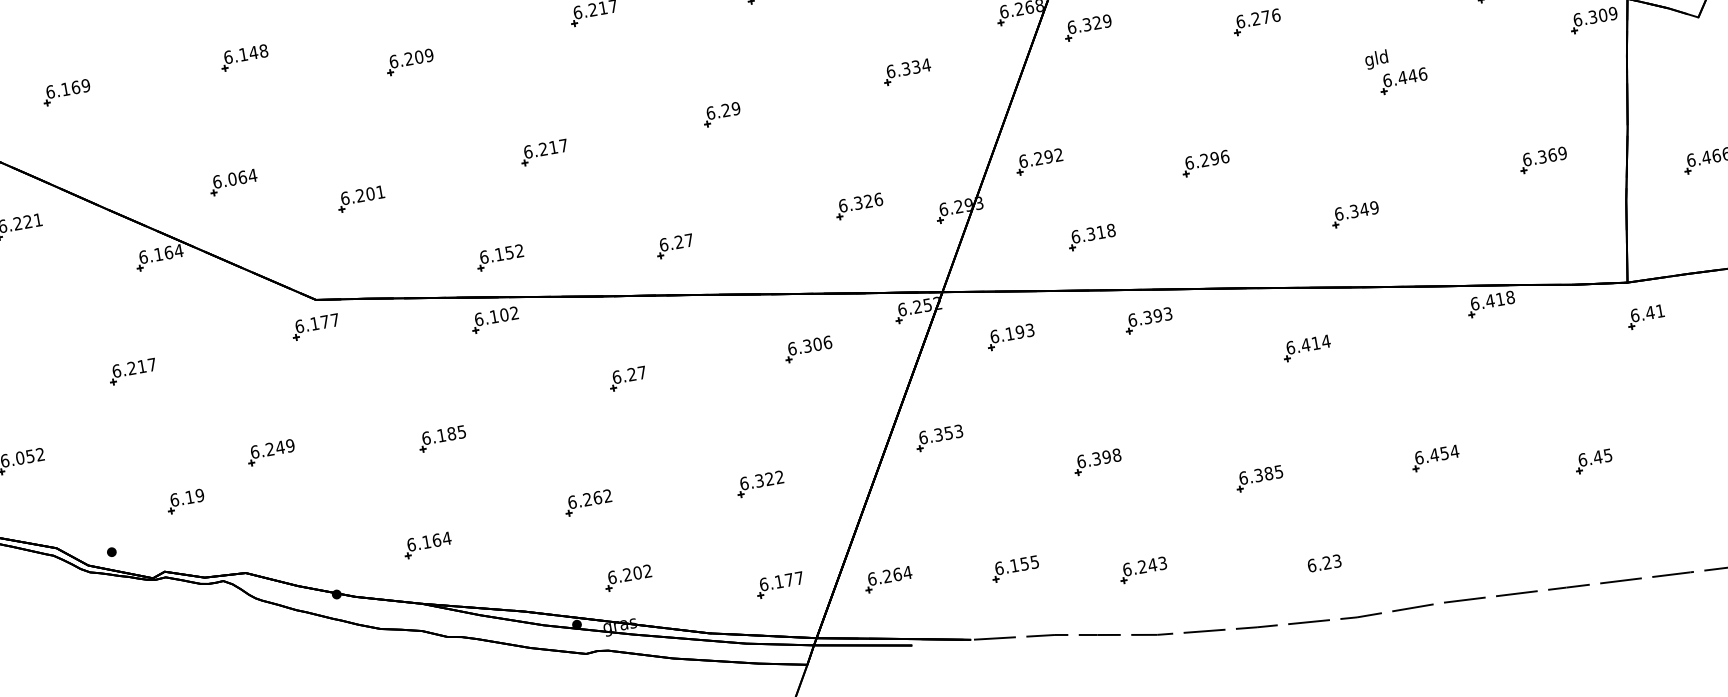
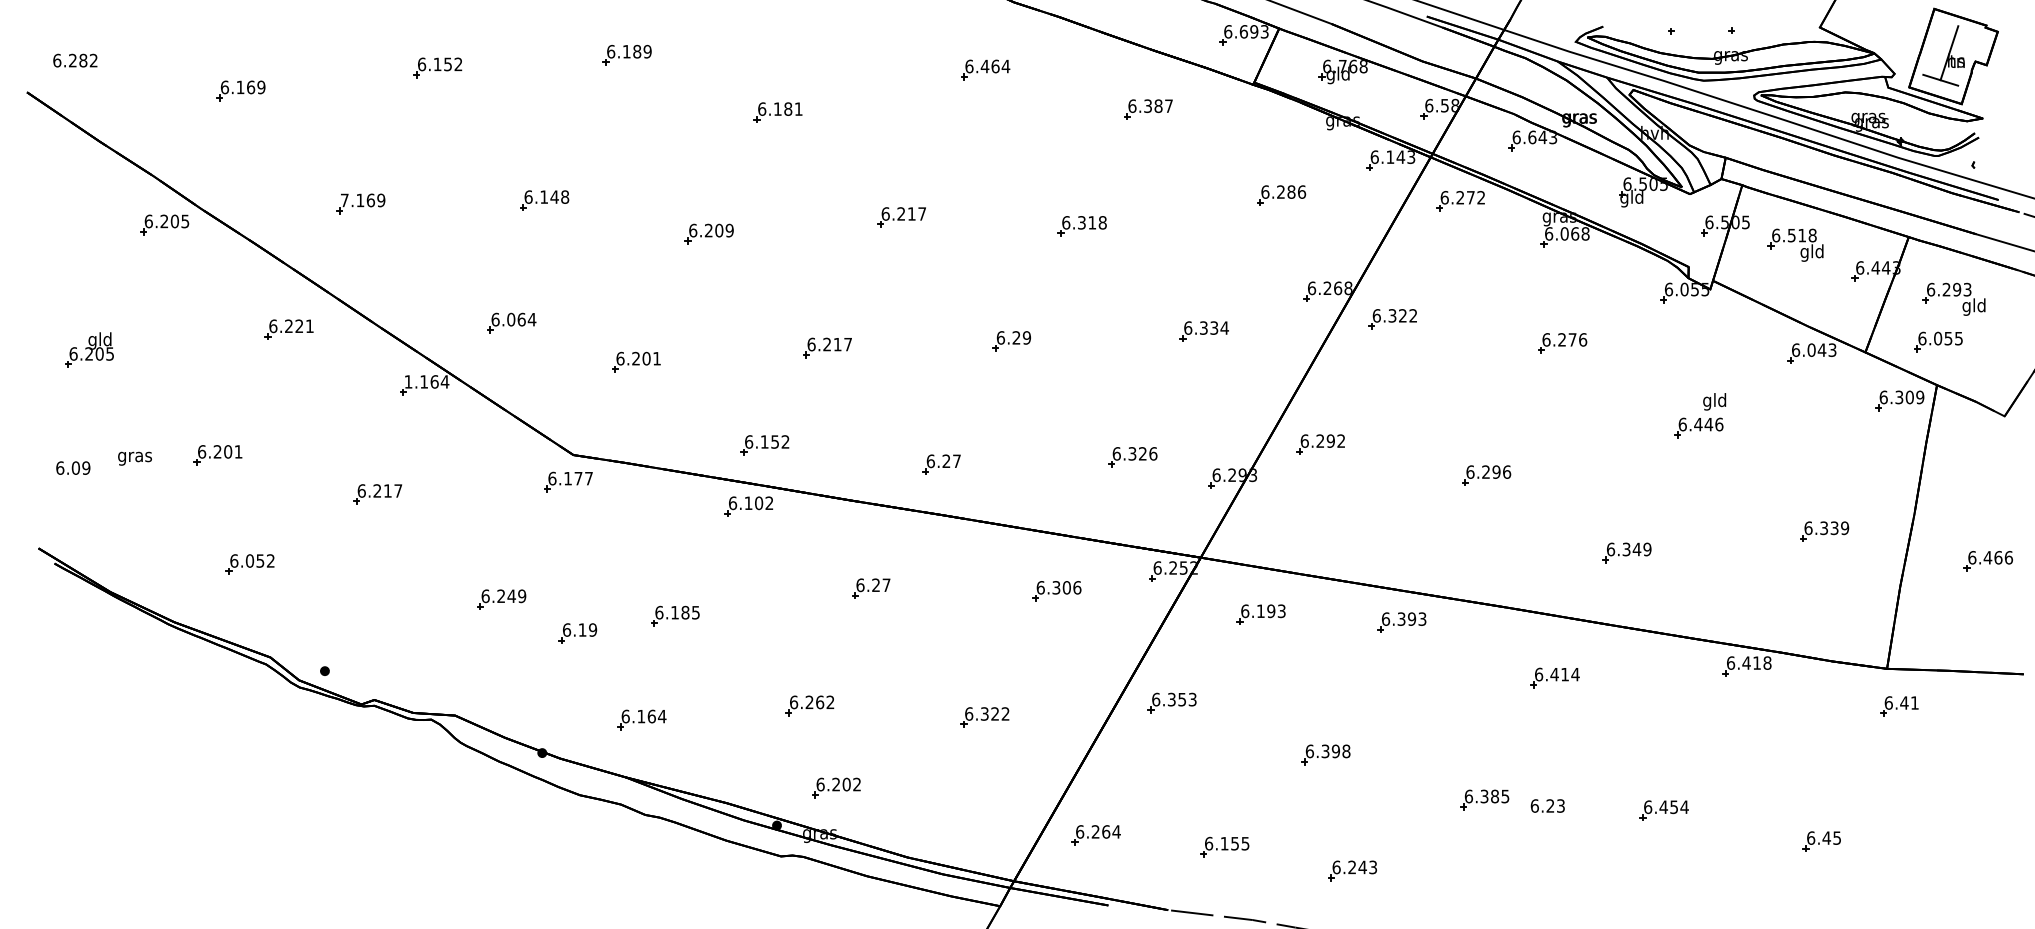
text: (1107, 20) -> (1413, 315), 6.329 -> 6.322
text: (1376, 59) -> (1714, 401), moved
text: (50, 92) -> (344, 200), 6.169 -> 7.169
text: (1552, 155) -> (1834, 528), 6.369 -> 6.339
part: (1091, 237) -> (1359, 529), removed
text: (143, 256) -> (408, 381), 6.164 -> 1.164
part: (185, 501) -> (577, 633), moved
text: (1324, 562) -> (1547, 805), moved
part: (779, 584) -> (986, 821), removed

